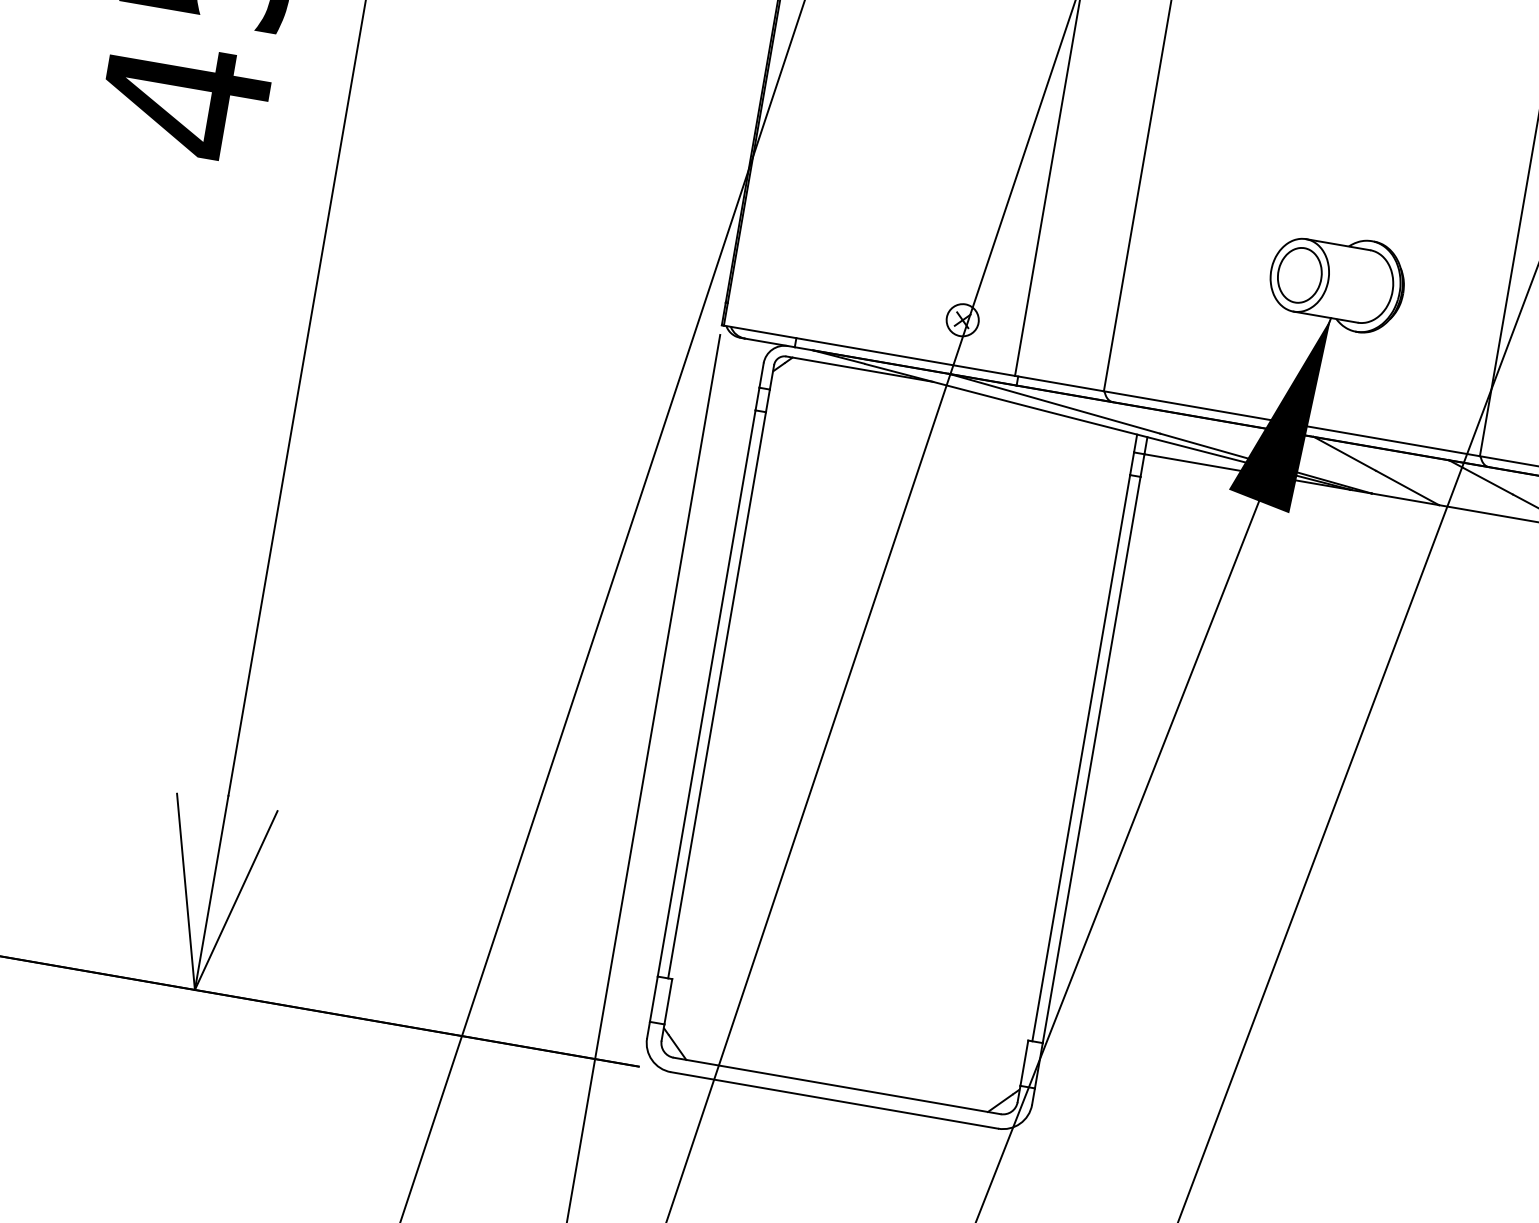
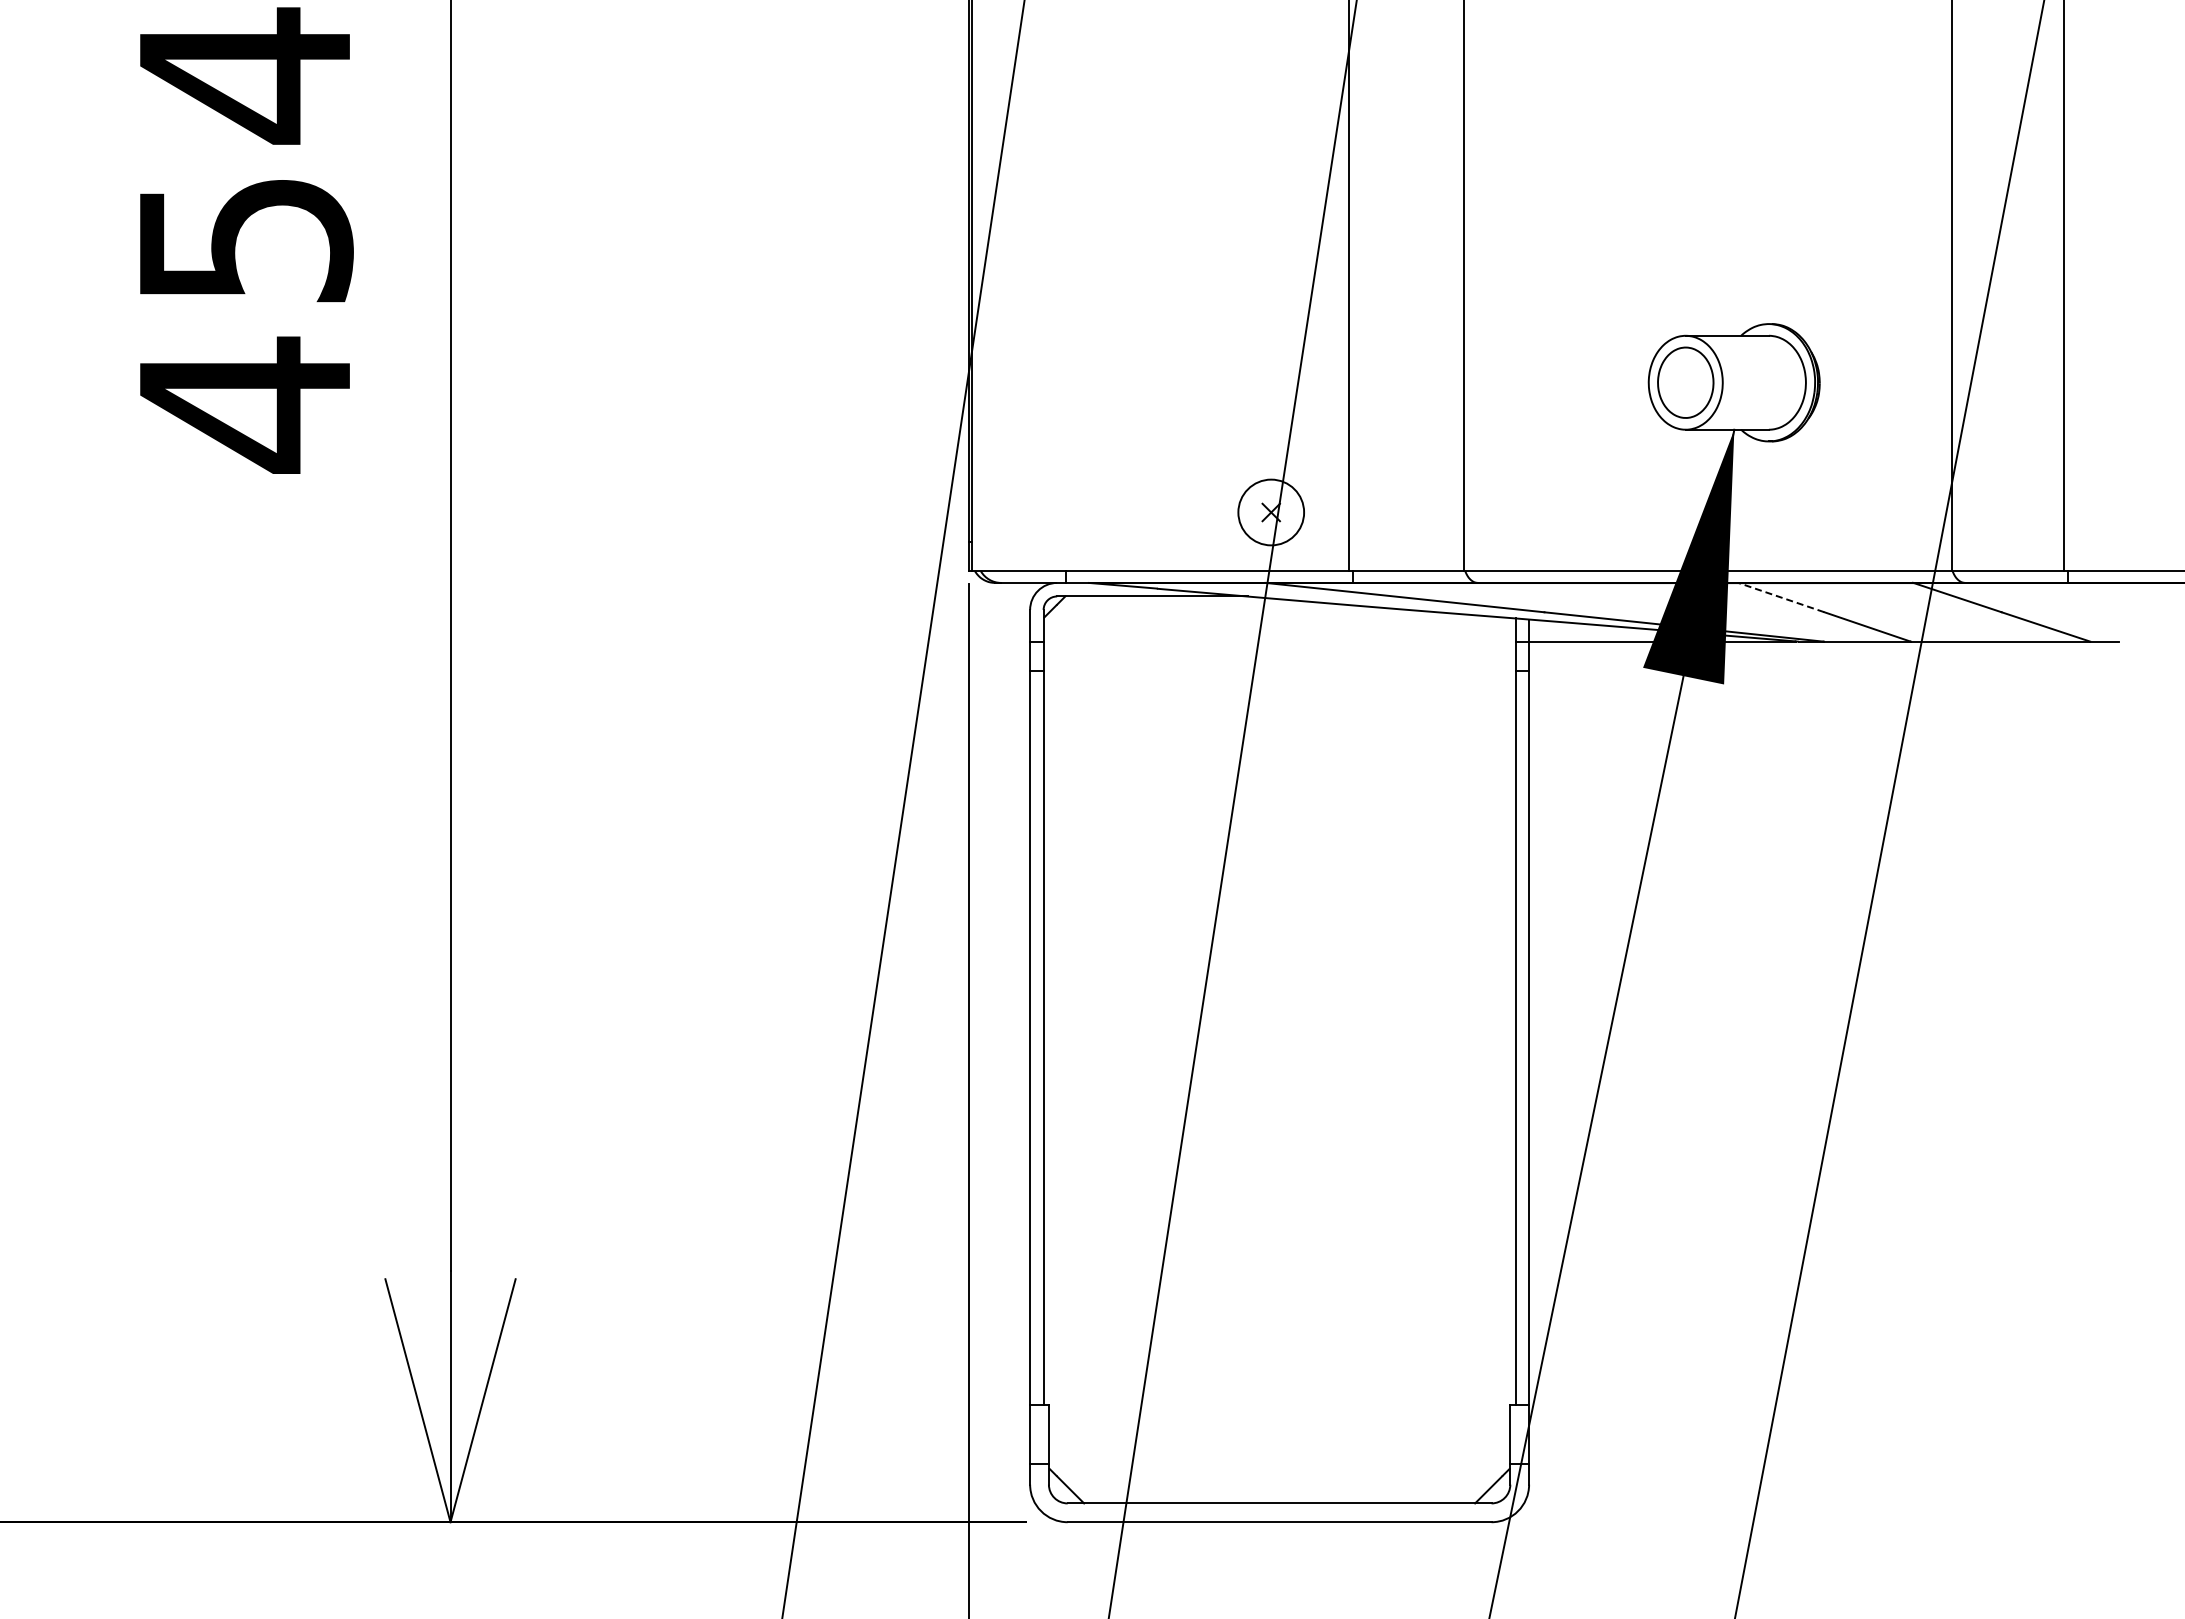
circle: (962, 320) -> (1270, 512), size x1.6
line: (1344, 453) -> (1780, 597), solid -> dashed

